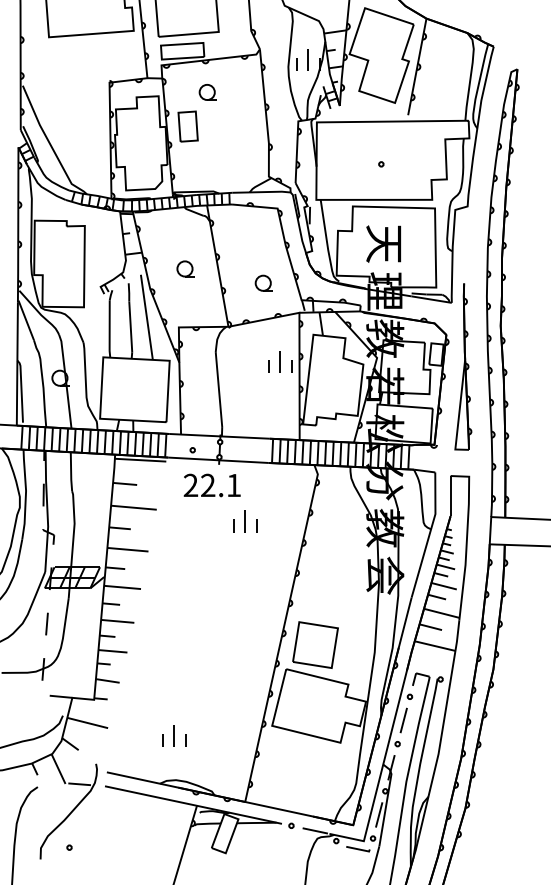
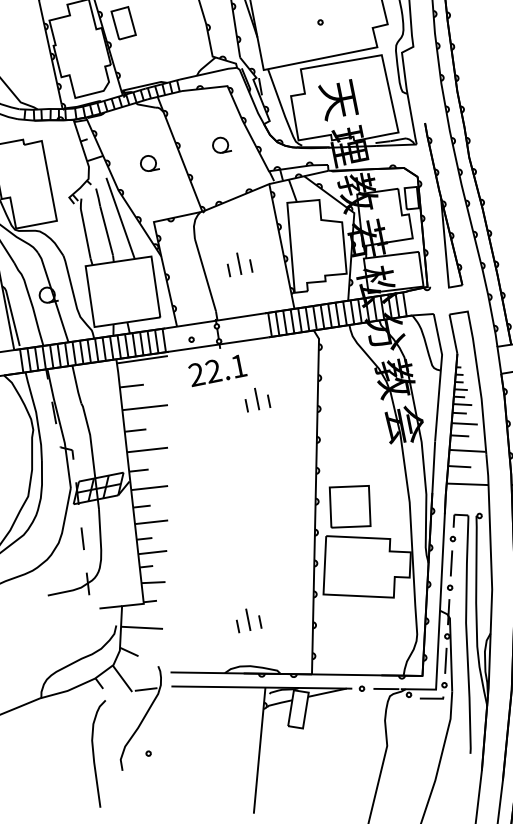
part: (263, 282) -> (220, 144), moved
part: (280, 361) -> (239, 263), moved
part: (174, 735) -> (248, 619), moved

